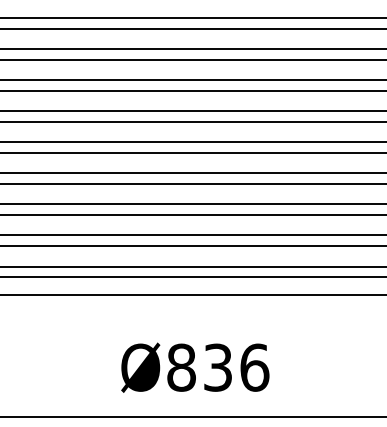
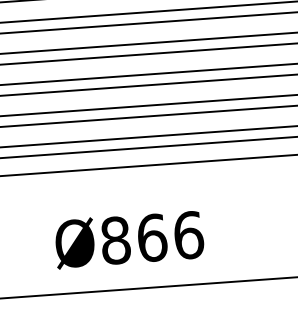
text: (218, 367) -> (152, 237), Ø836 -> Ø866

